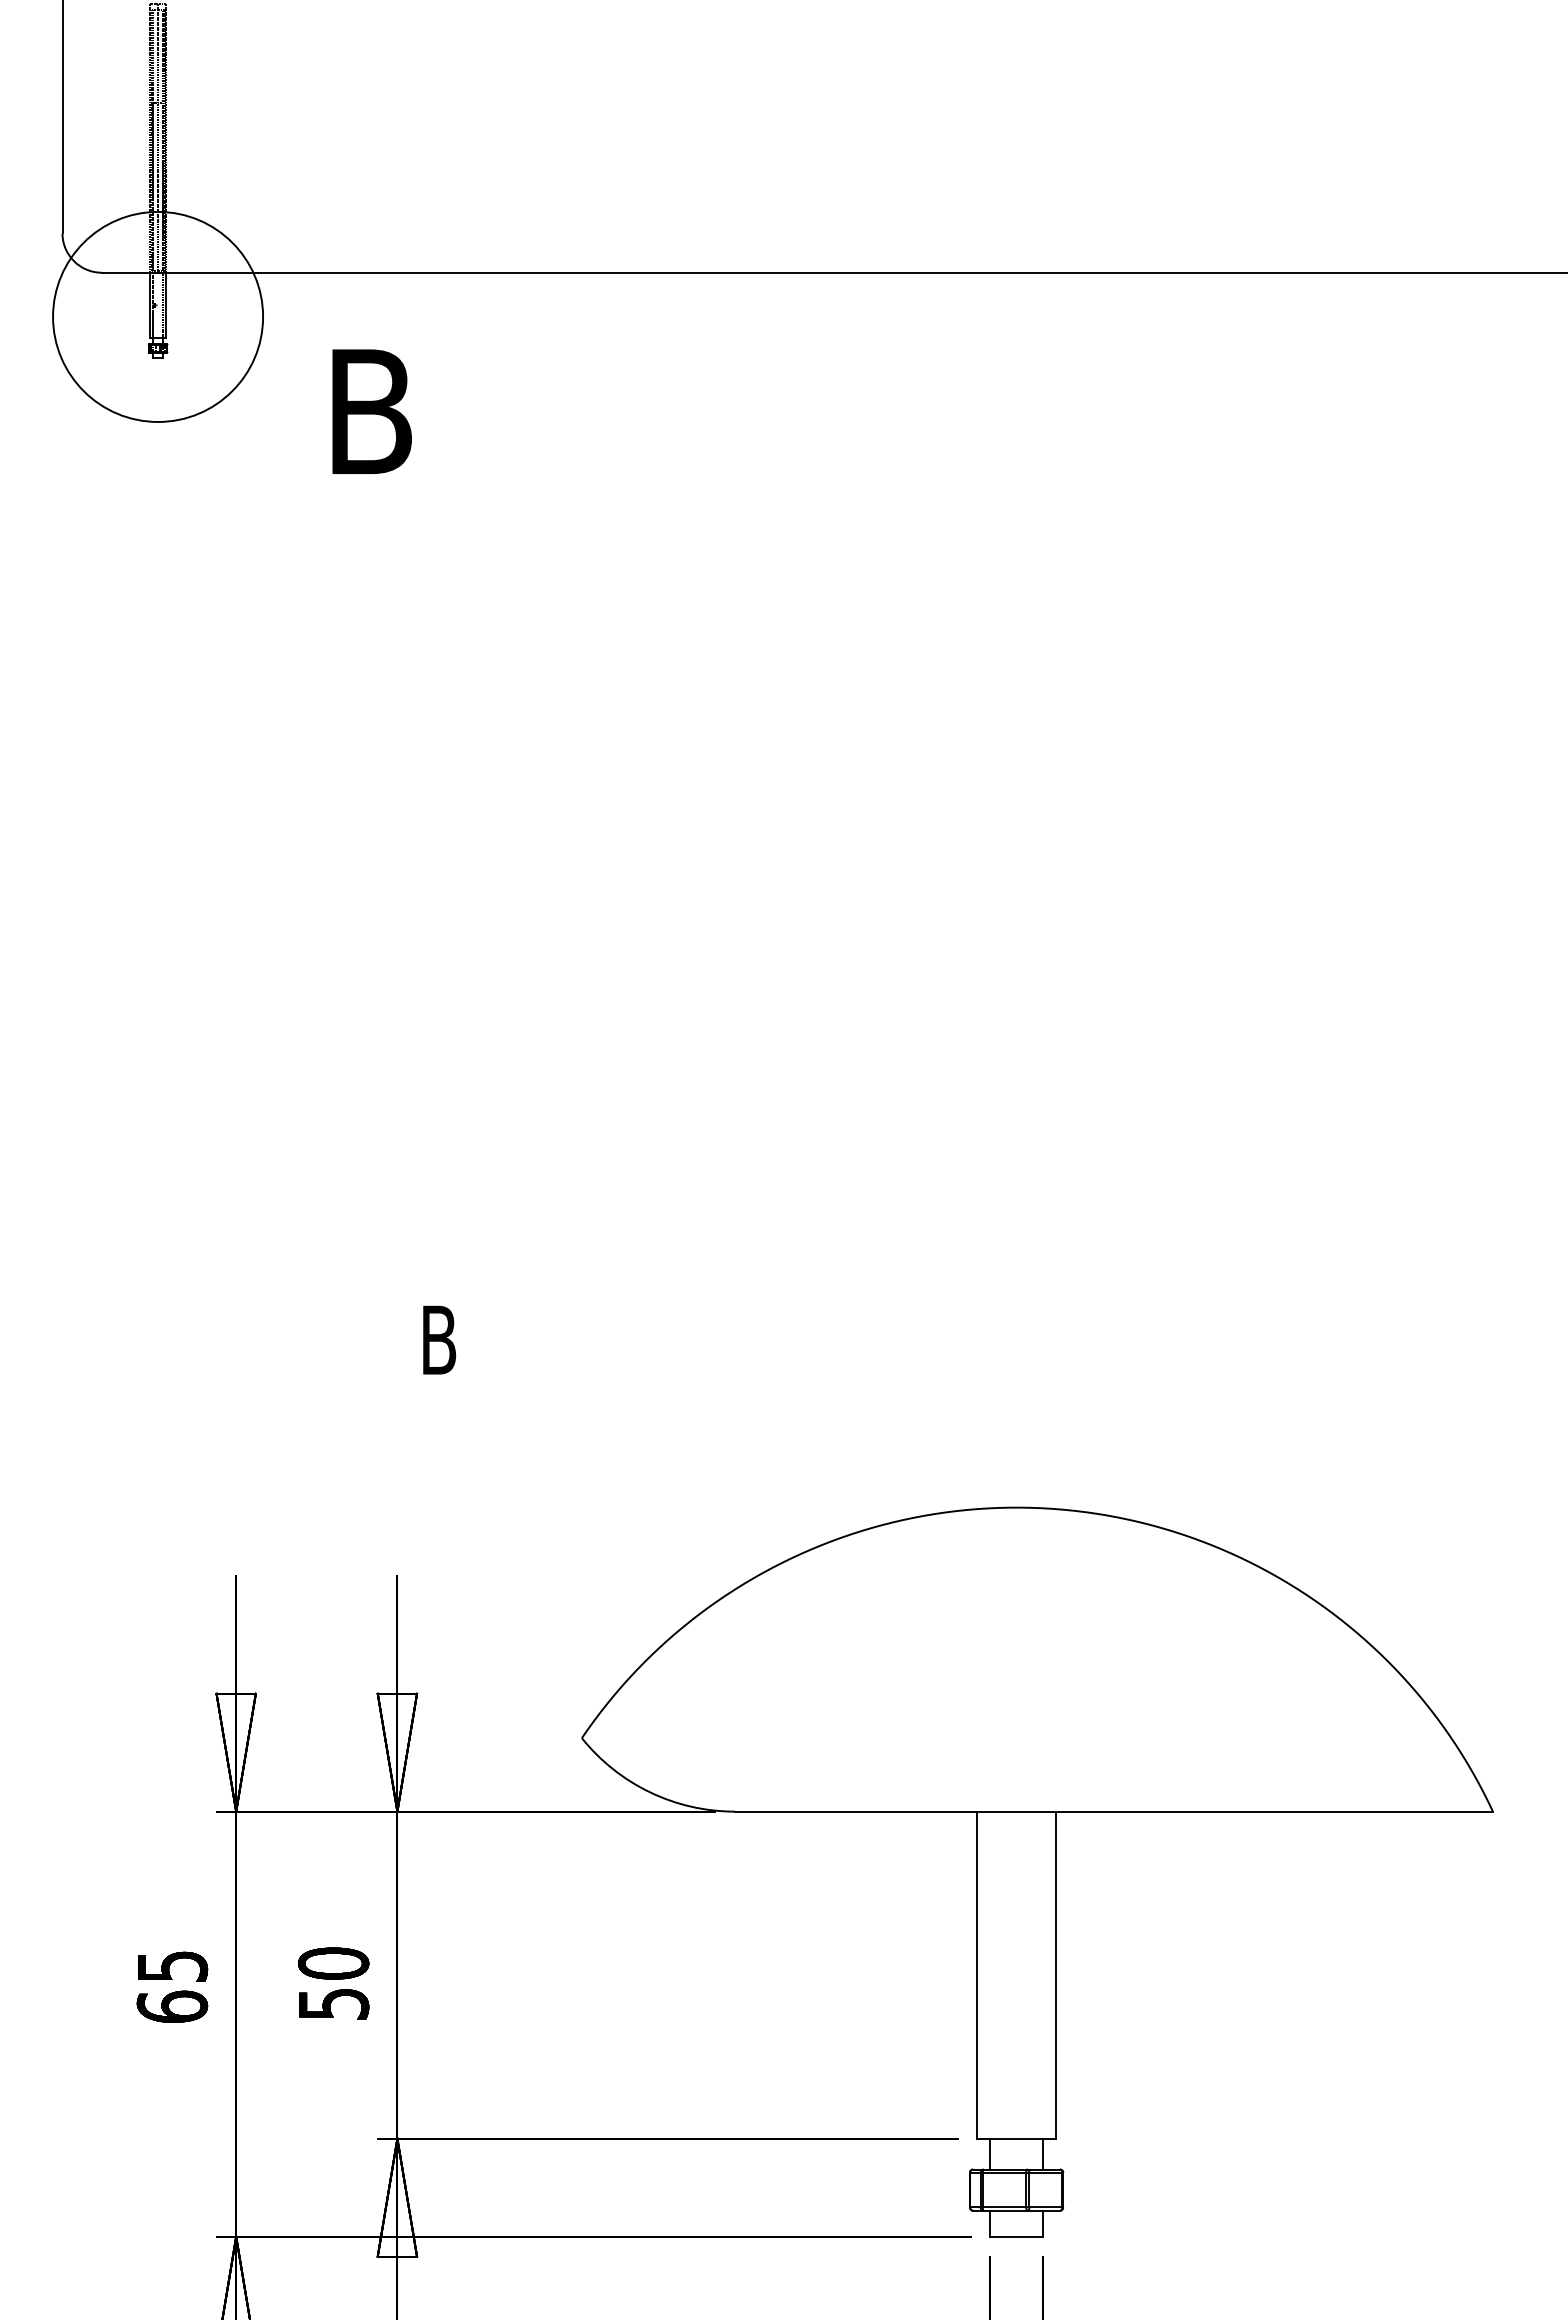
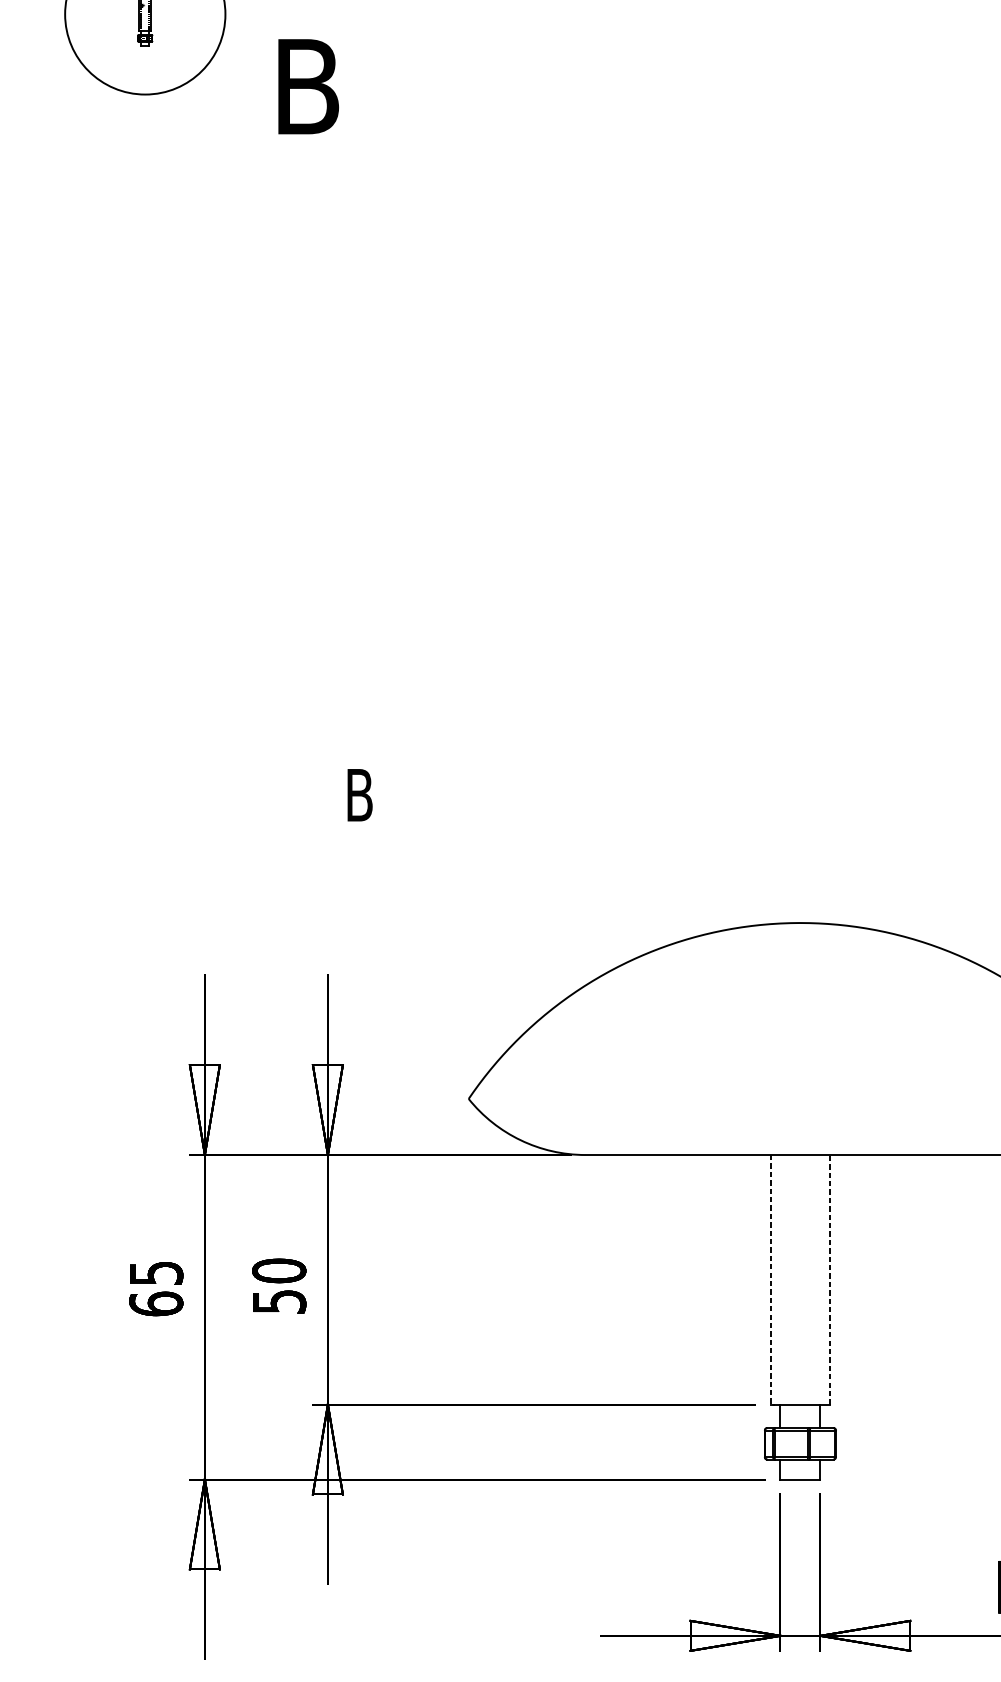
line: (977, 1975) -> (770, 1280), solid -> dashed
line: (1055, 1975) -> (830, 1280), solid -> dashed

